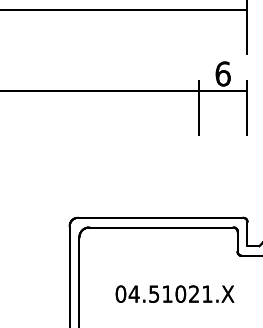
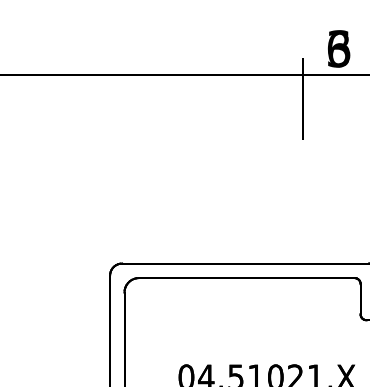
text: (222, 73) -> (337, 48), 6 -> 3

